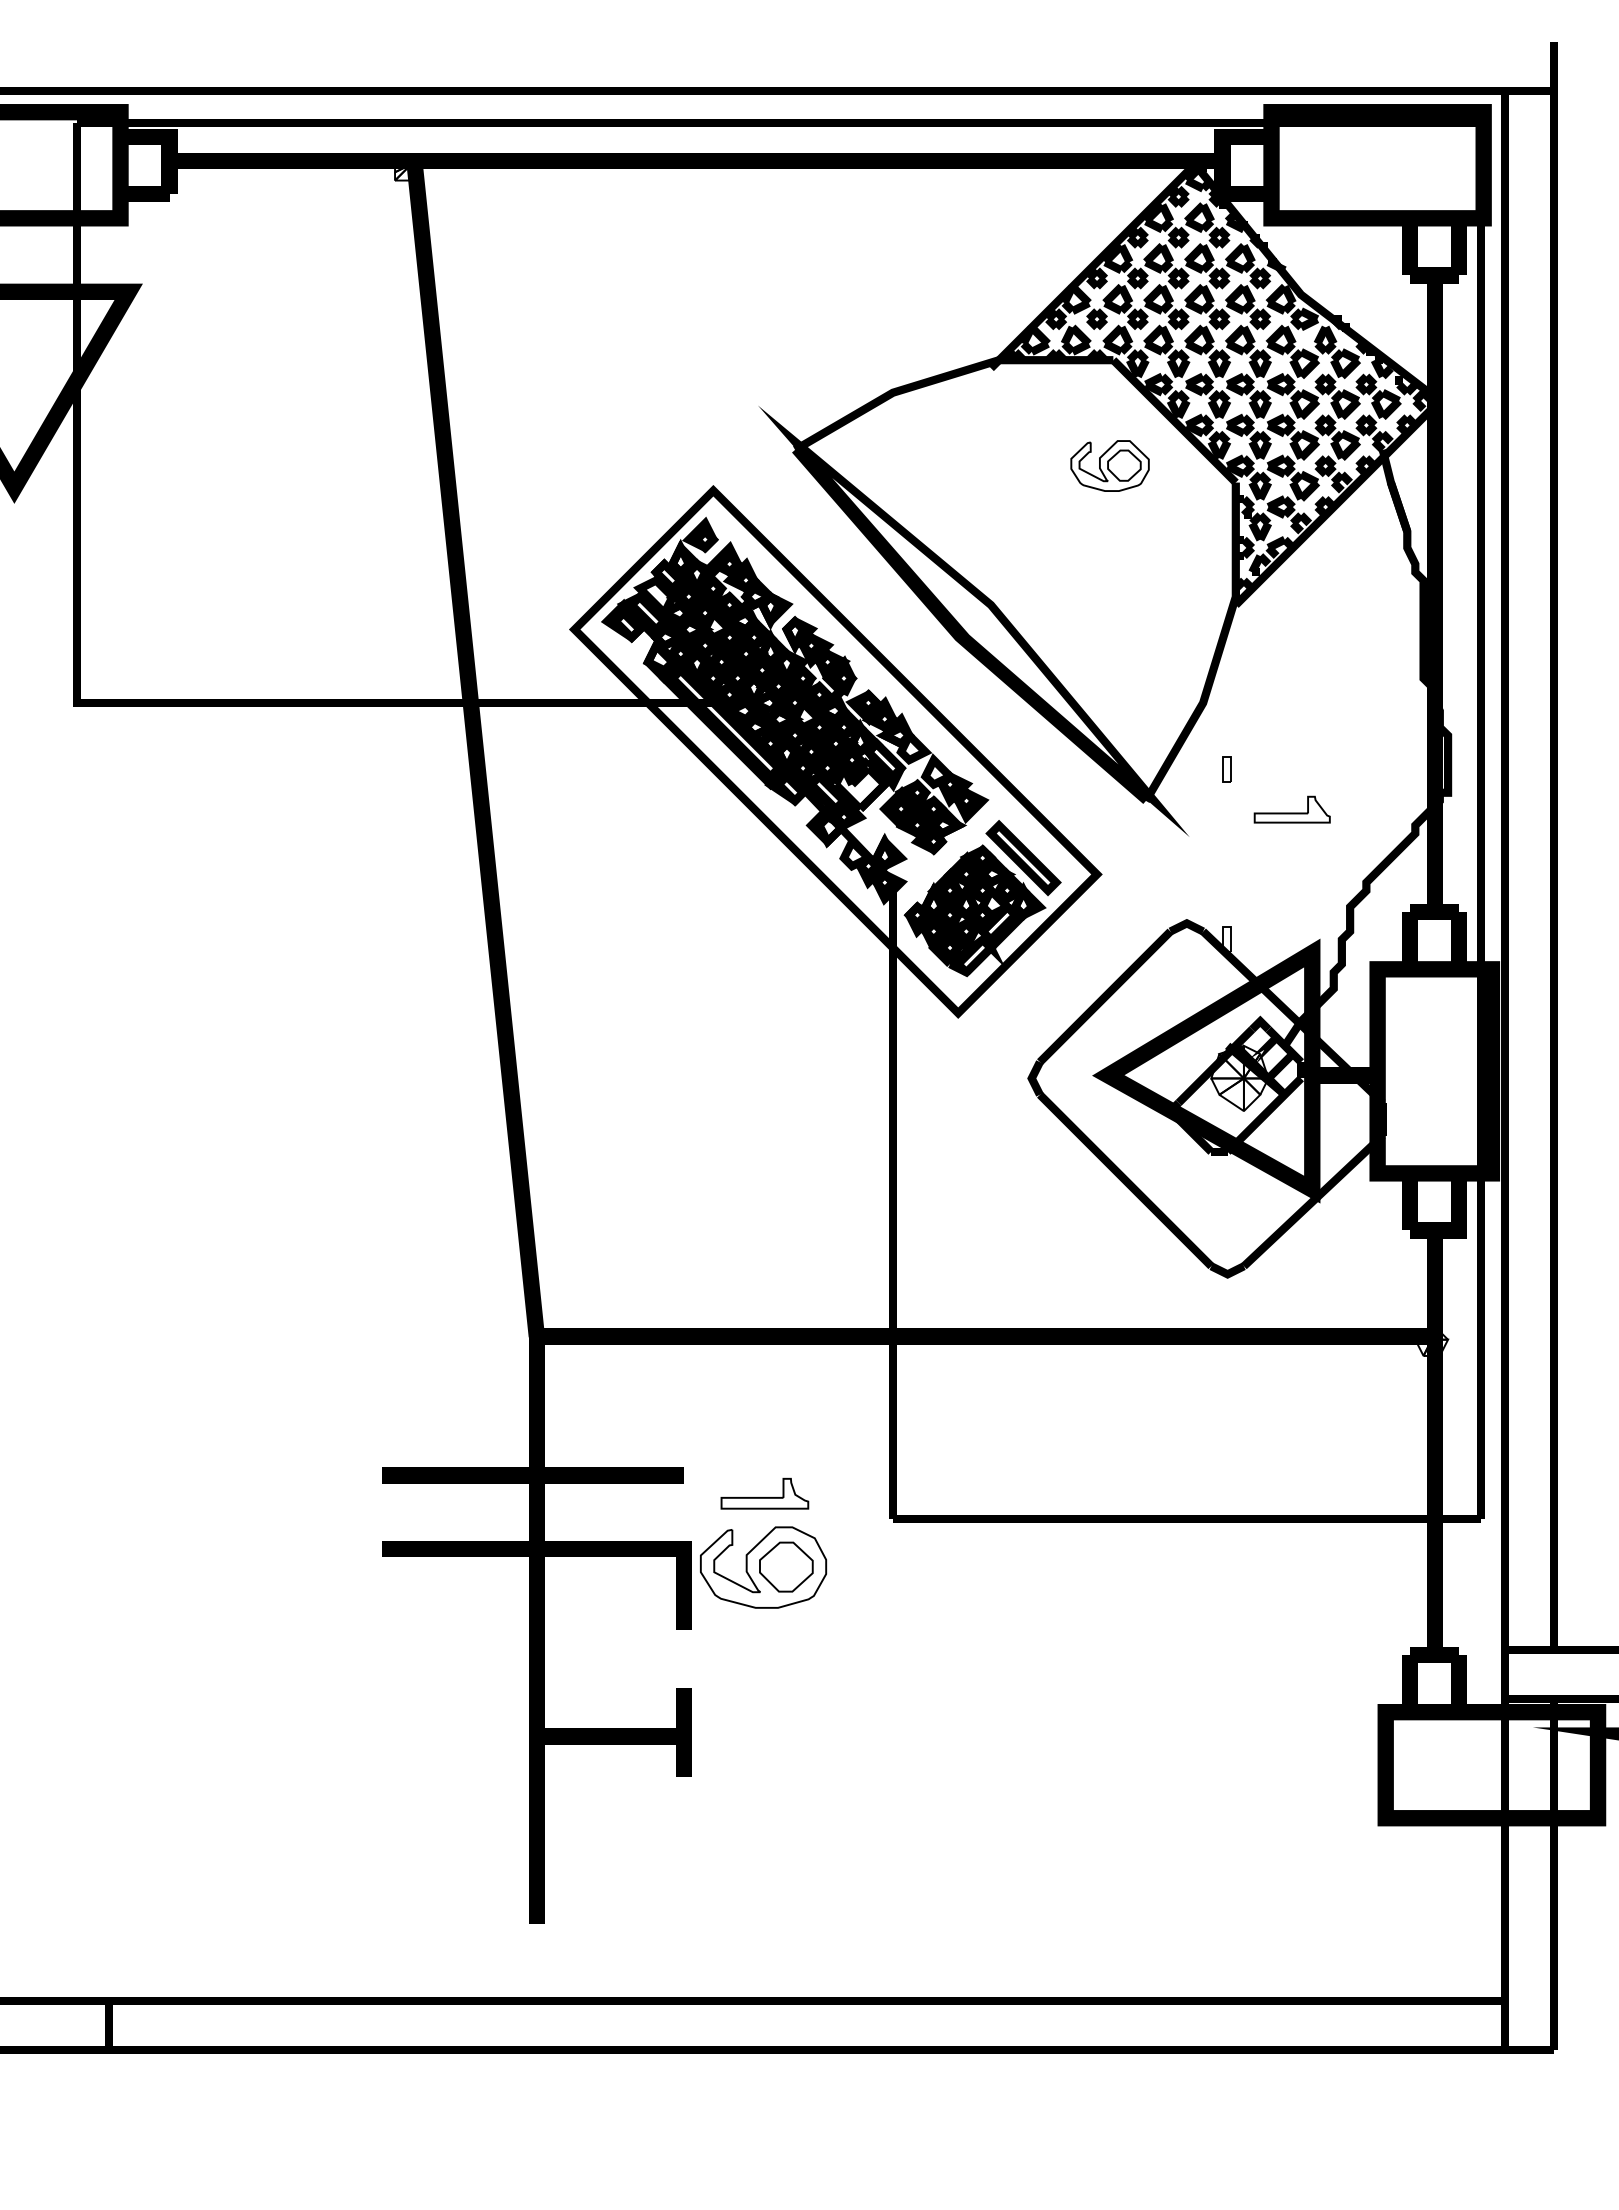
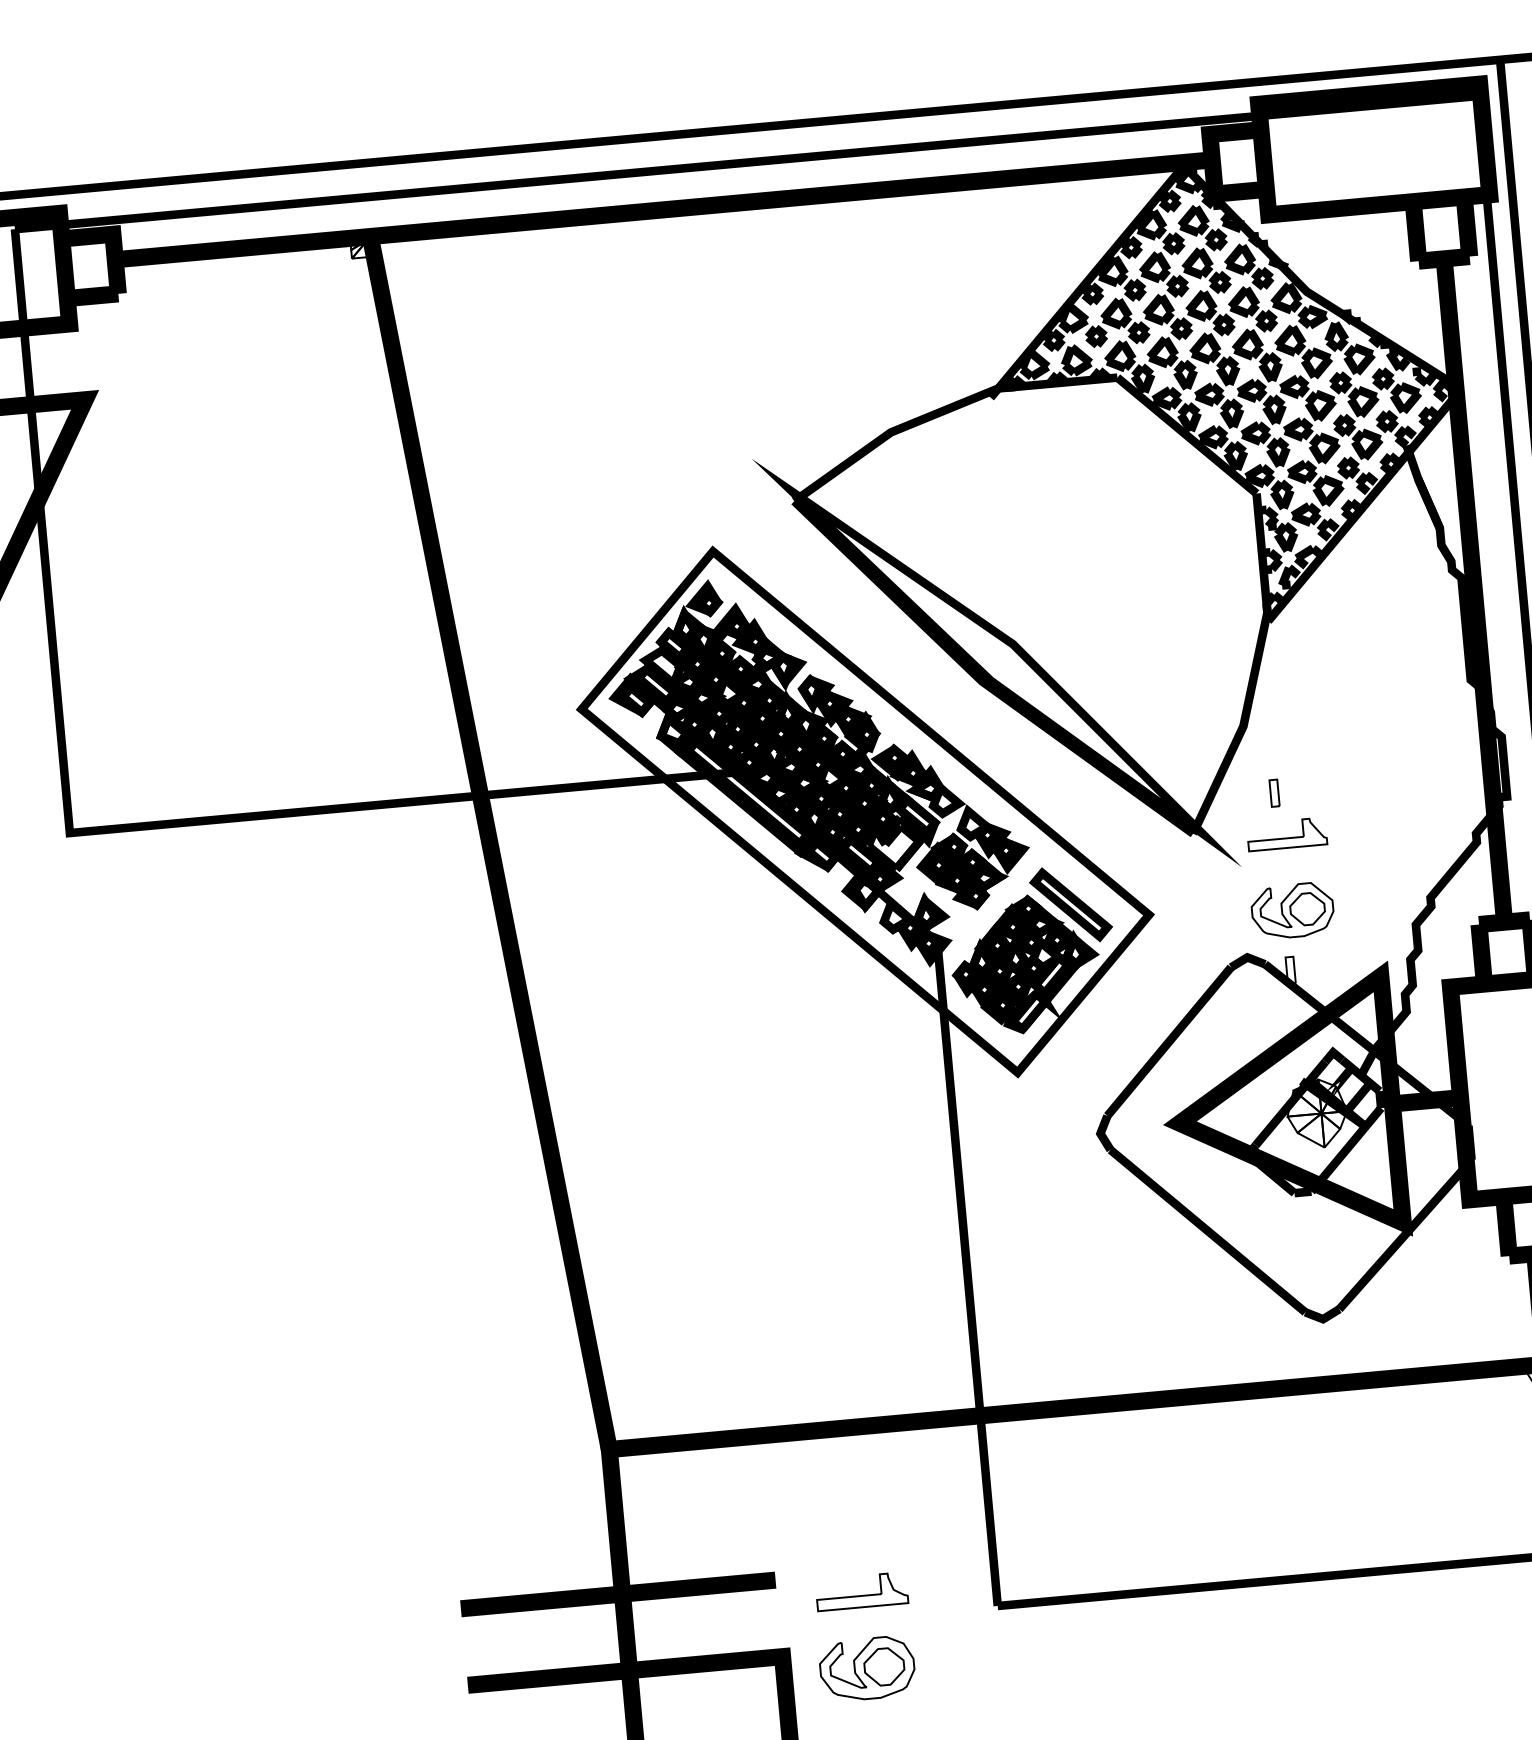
part: (1109, 465) -> (1292, 910), moved
part: (1291, 809) -> (1286, 834), moved
part: (763, 1567) -> (867, 1668), size x0.71

